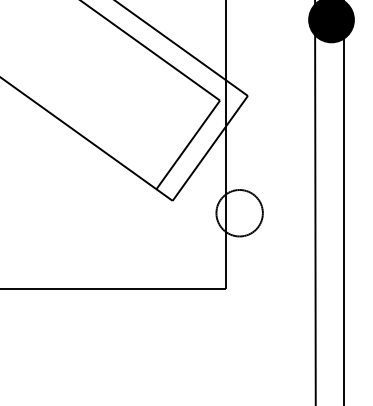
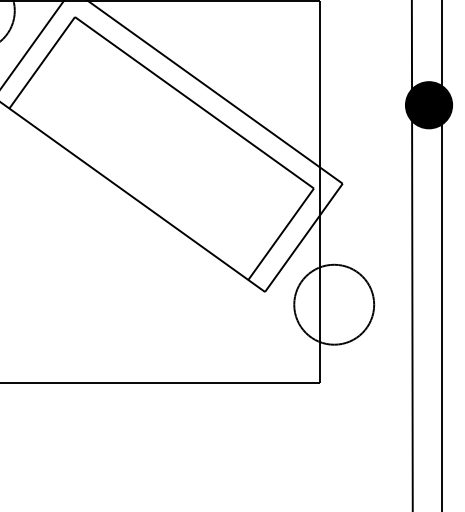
circle: (239, 213) -> (334, 304), size x1.67

